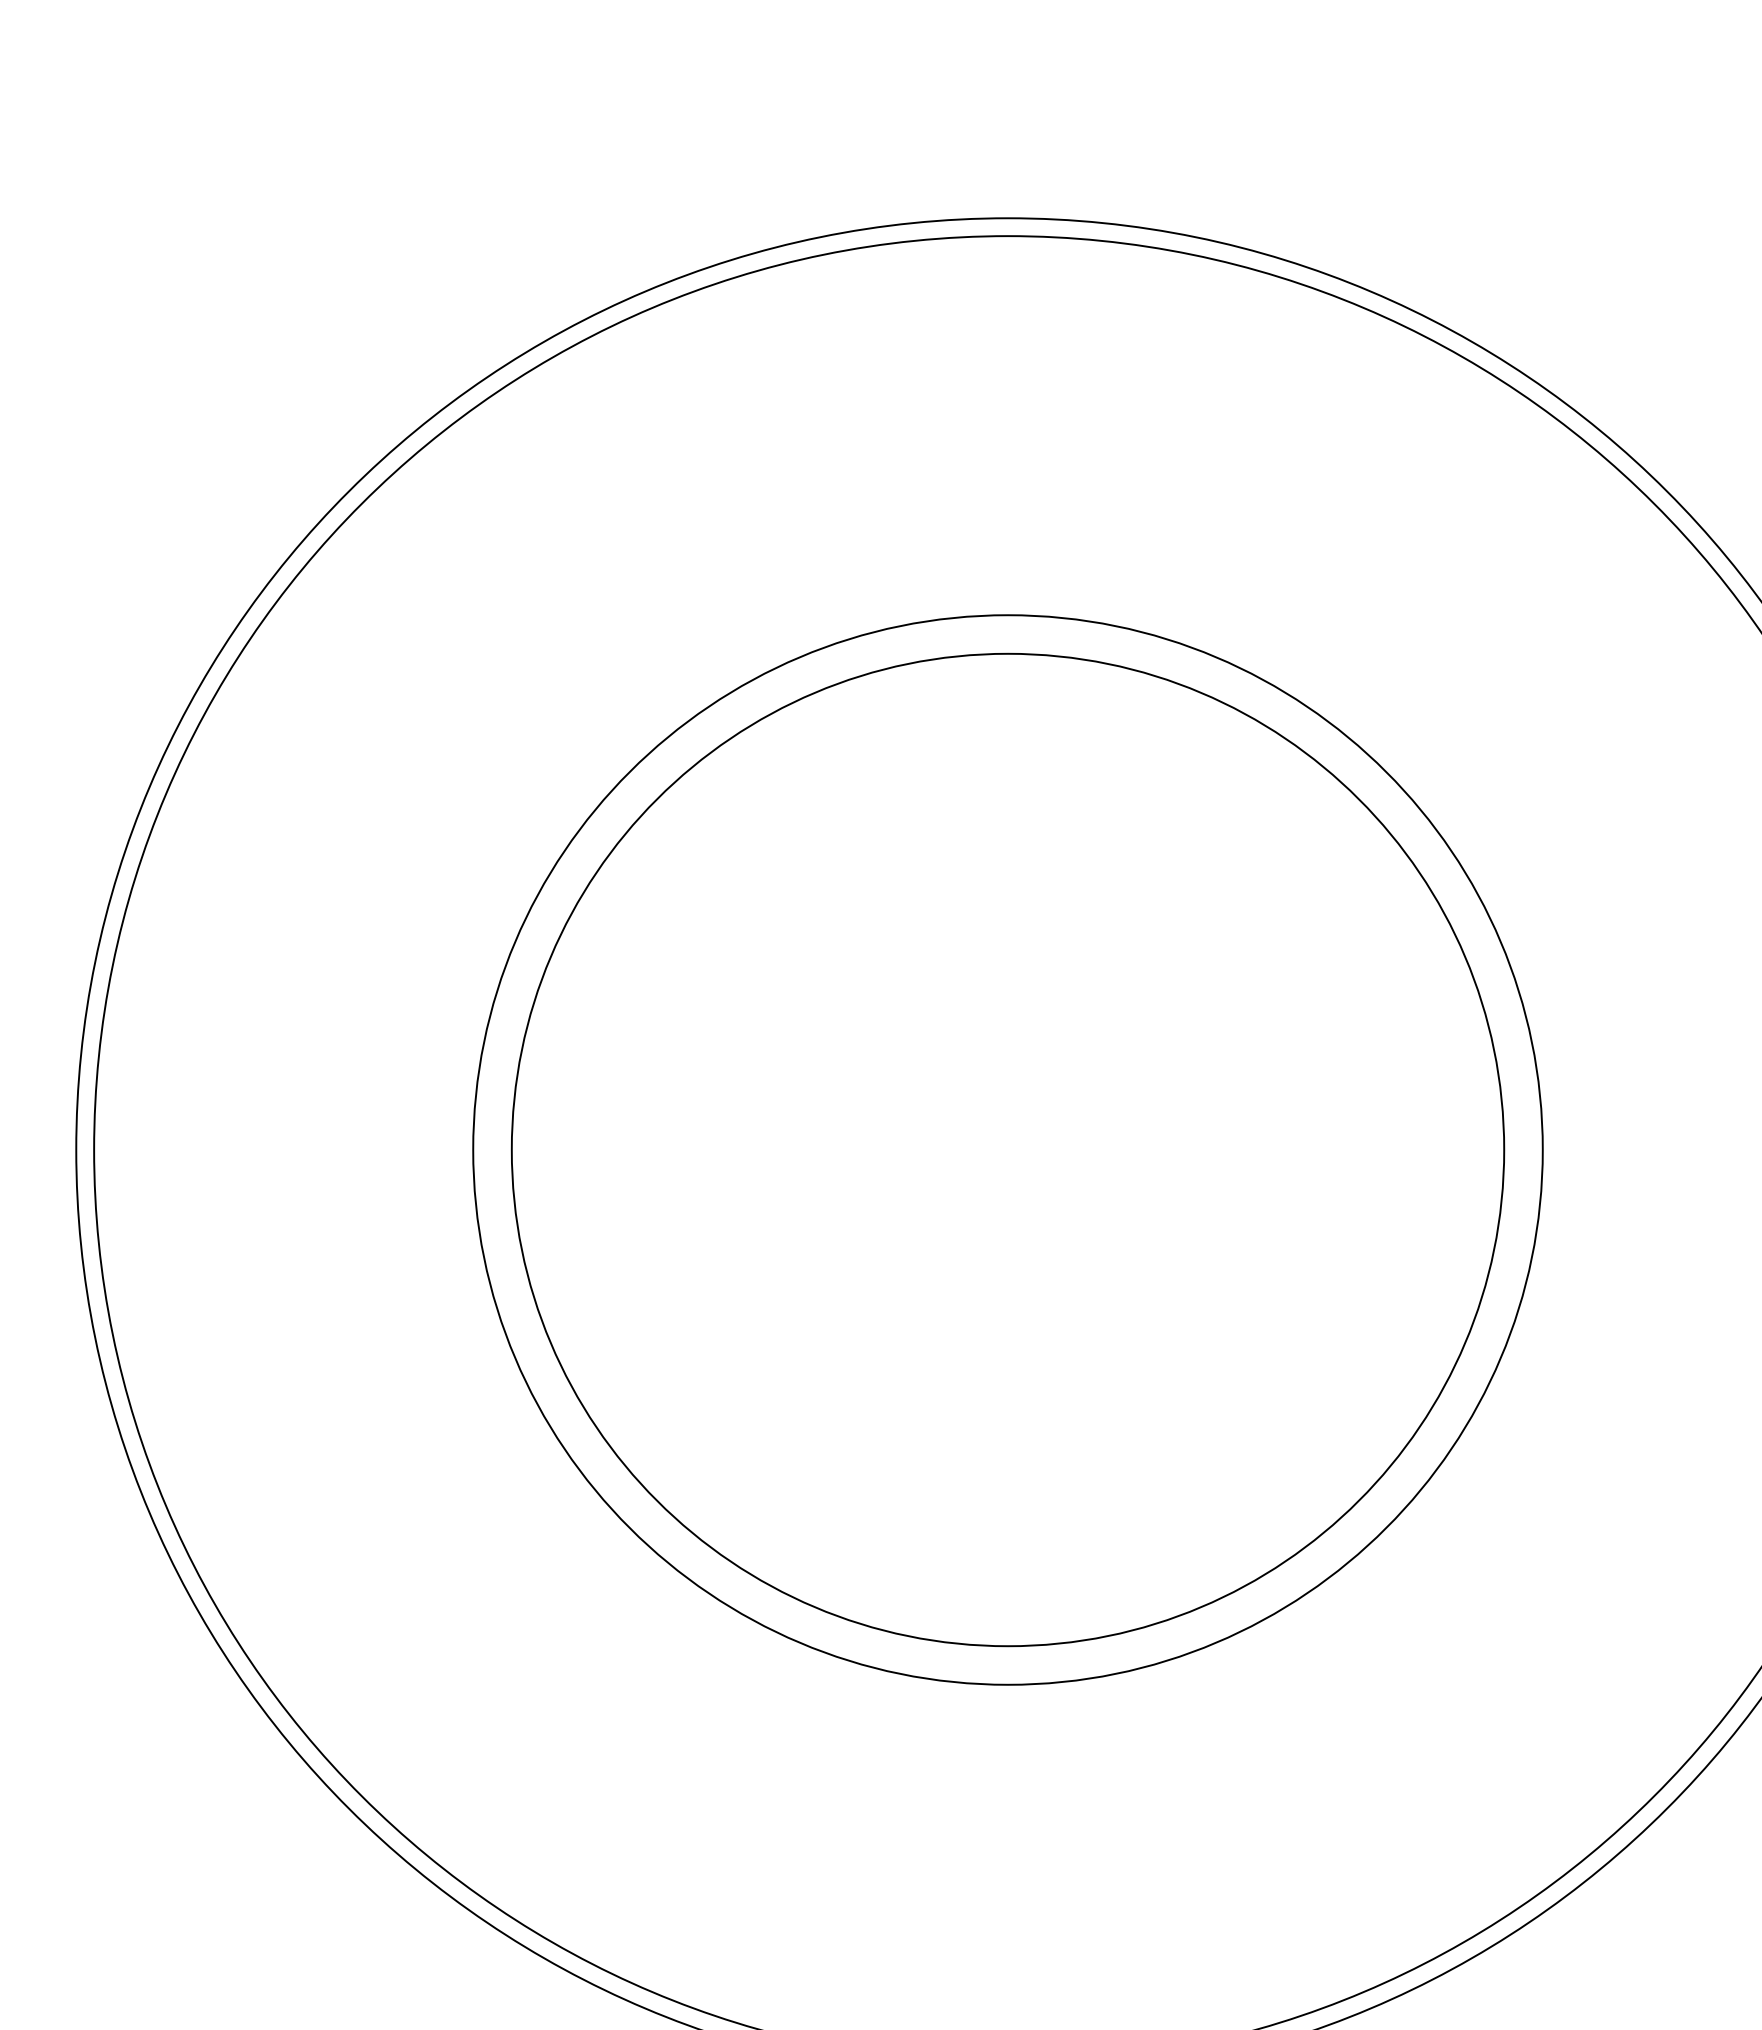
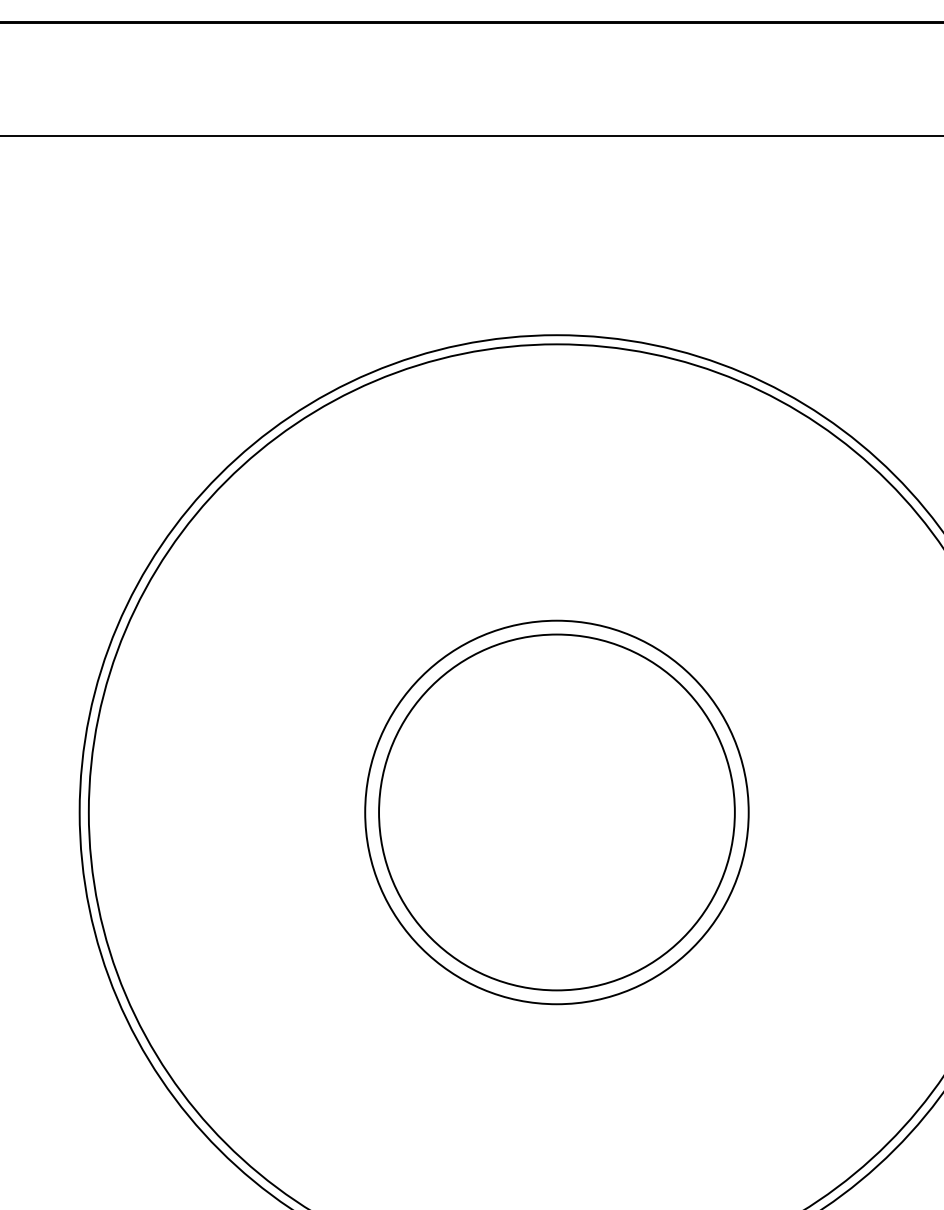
circle: (1007, 1150) -> (556, 812), size x0.7
circle: (1007, 1150) -> (556, 812), size x0.7

